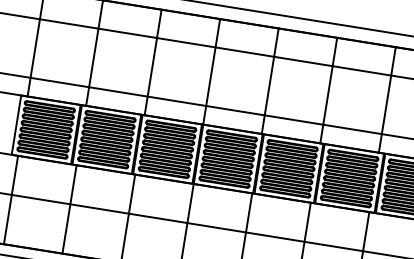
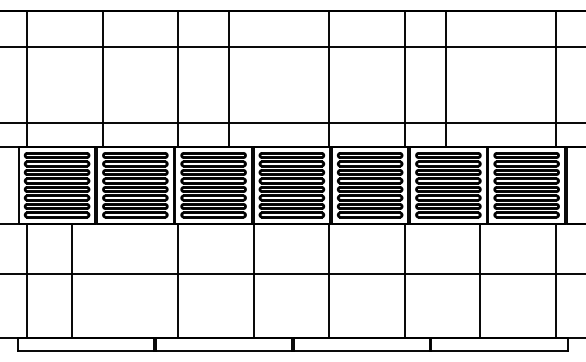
line: (211, 71) -> (228, 78), moved
line: (387, 99) -> (446, 78), moved
line: (69, 209) -> (71, 280), moved

